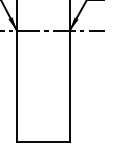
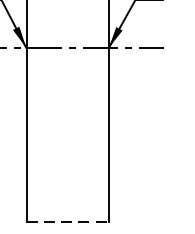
line: (44, 141) -> (69, 220), solid -> dashed

